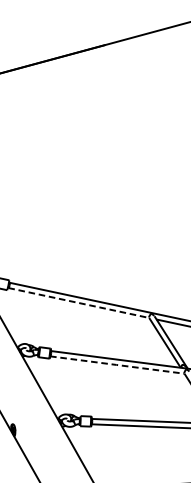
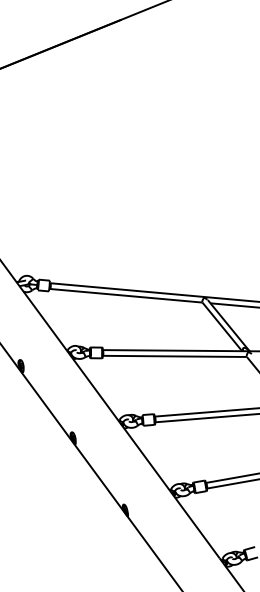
line: (79, 302) -> (126, 295), dashed -> solid
line: (116, 364) -> (173, 356), dashed -> solid

